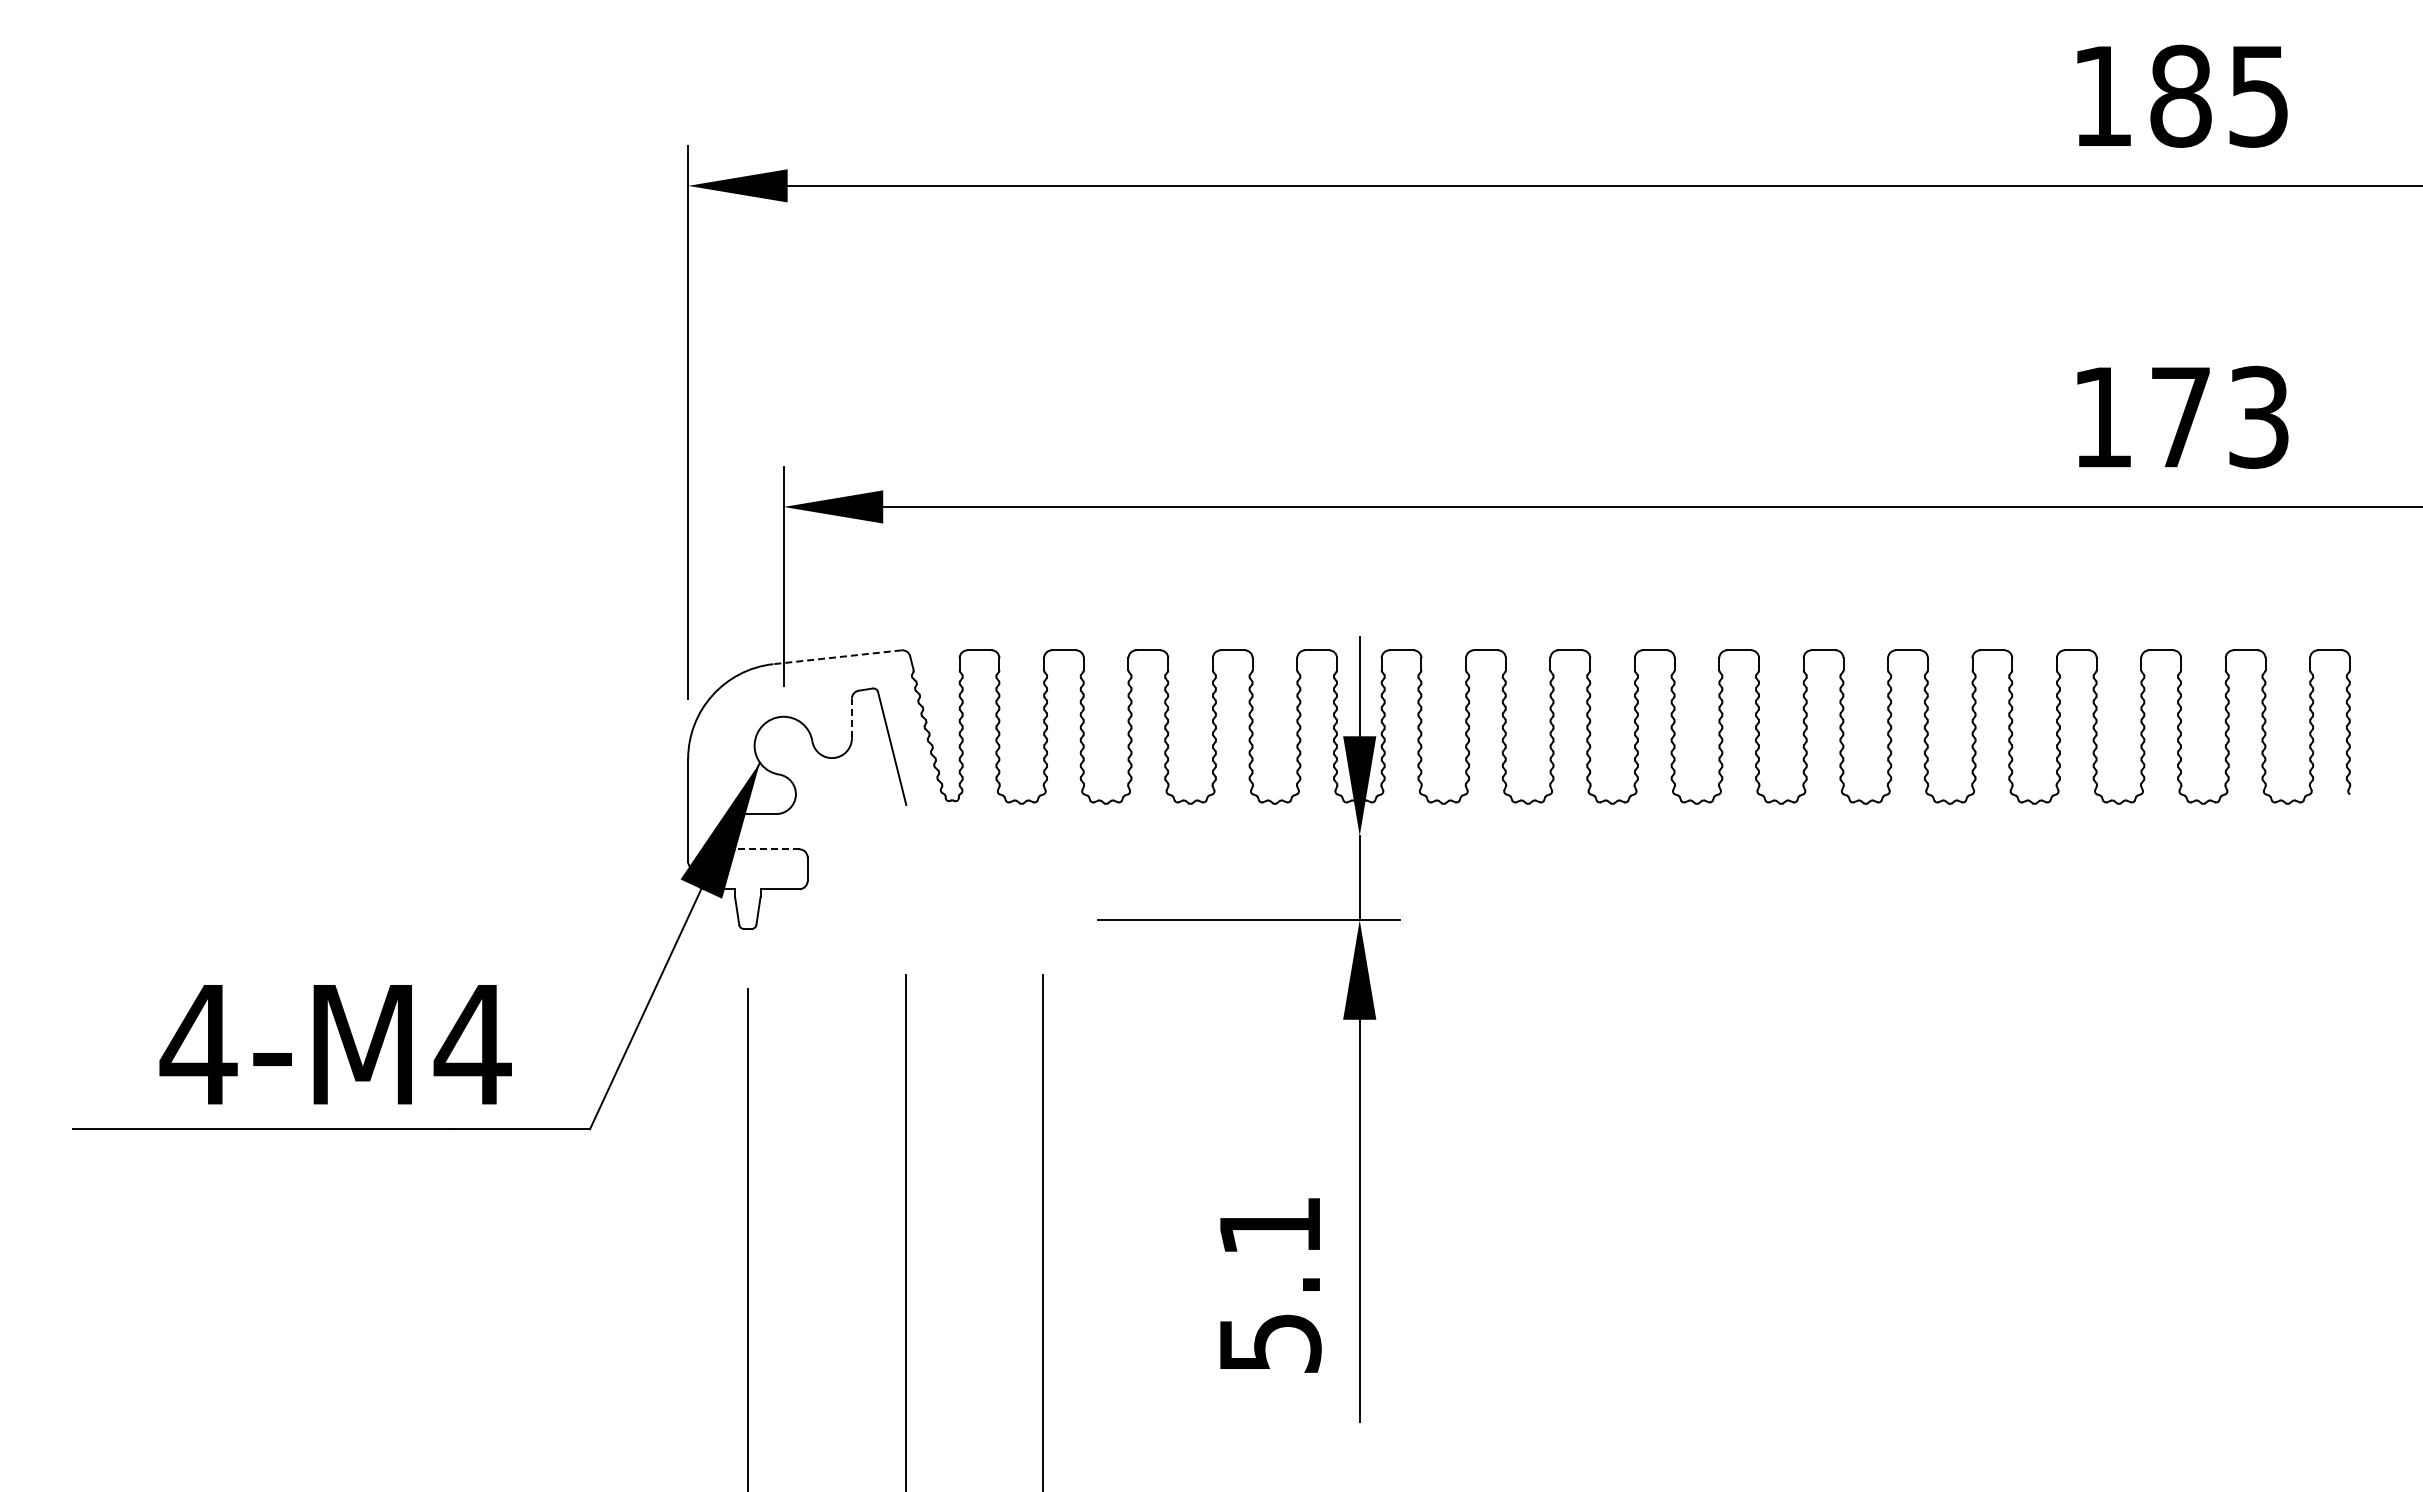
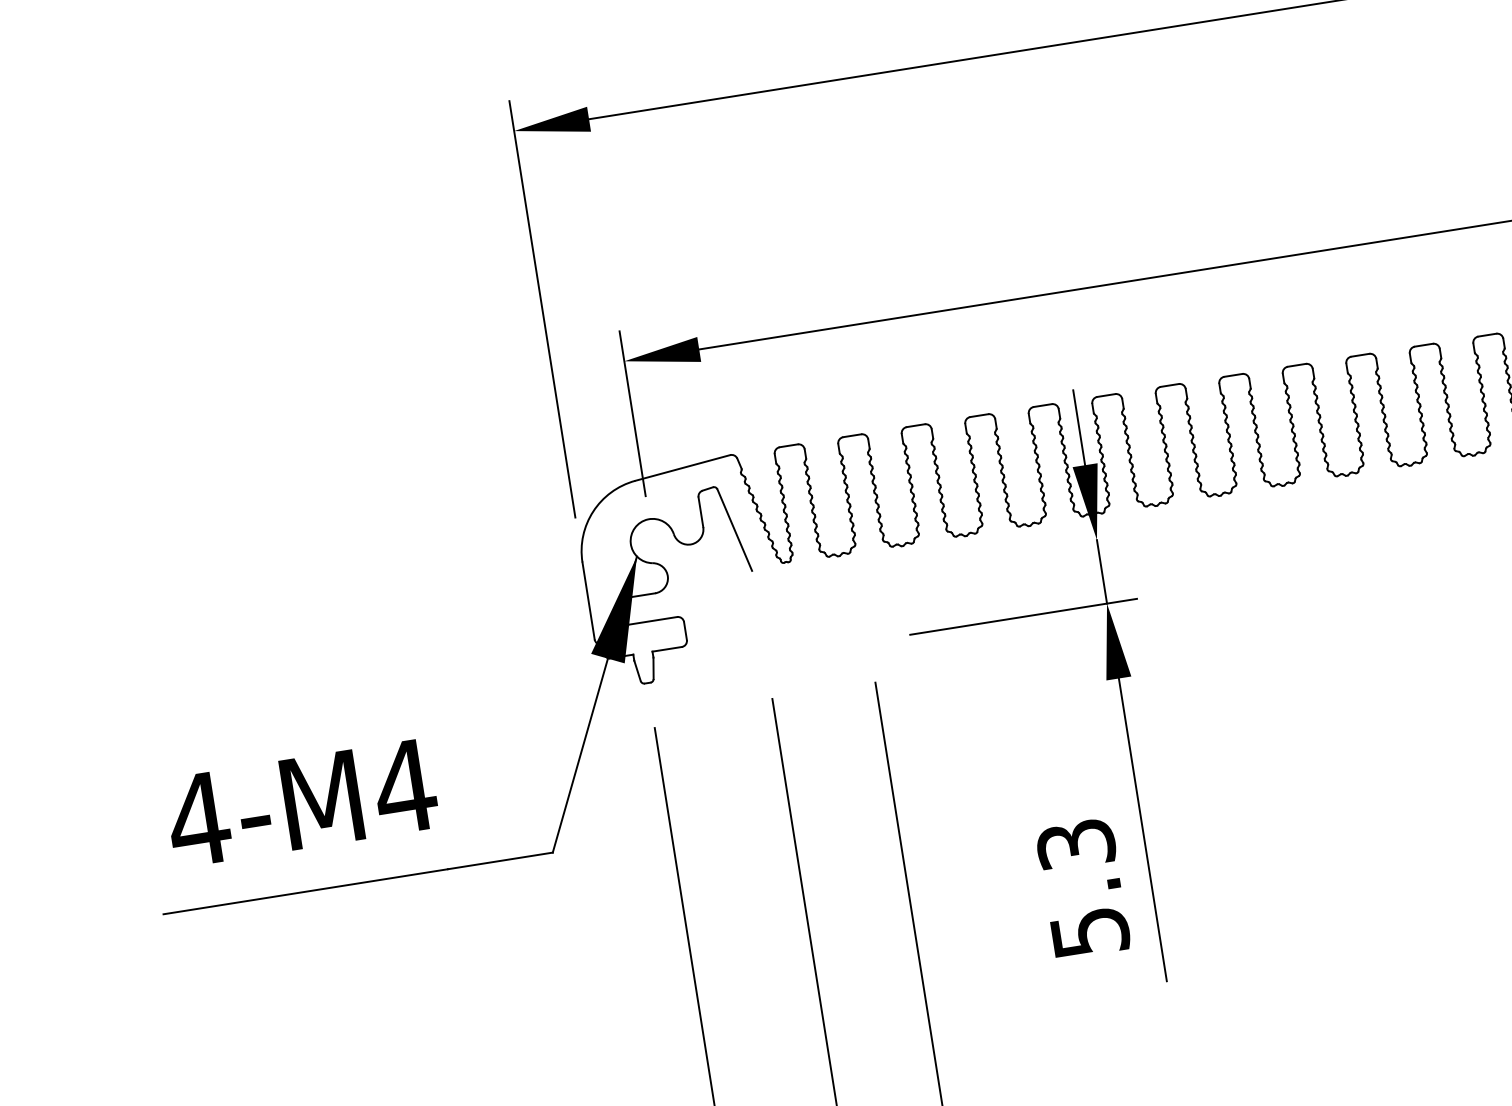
line: (837, 657) -> (682, 468), dashed -> solid
line: (851, 718) -> (700, 512), dashed -> solid
line: (767, 849) -> (652, 620), dashed -> solid
text: (335, 1044) -> (301, 803), moved
text: (1269, 1225) -> (1075, 844), 5.1 -> 5.3

